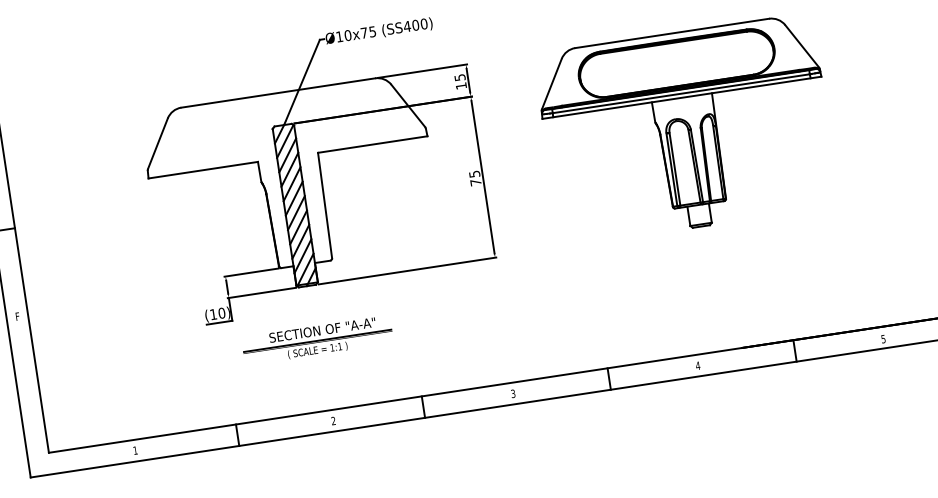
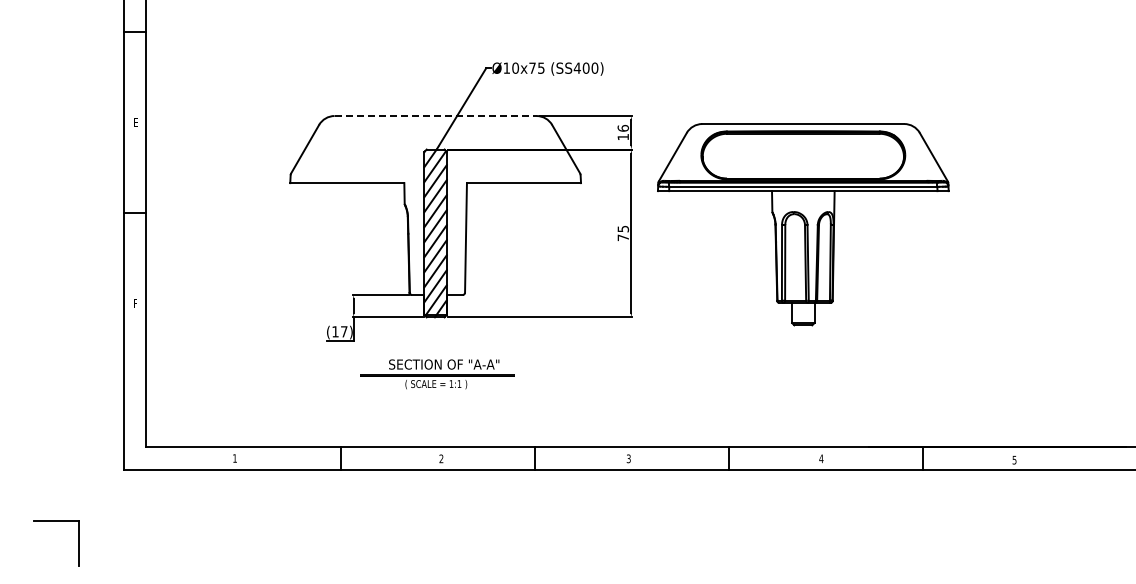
text: (460, 76) -> (623, 127), 15 -> 16
line: (279, 93) -> (436, 116), solid -> dashed
part: (686, 129) -> (803, 224), moved
text: (221, 313) -> (343, 331), (10) -> (17)

